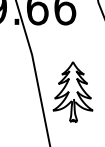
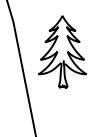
part: (72, 91) -> (61, 51), moved

